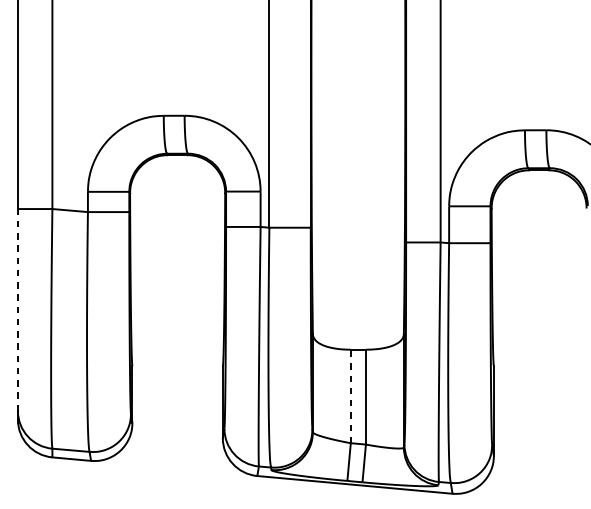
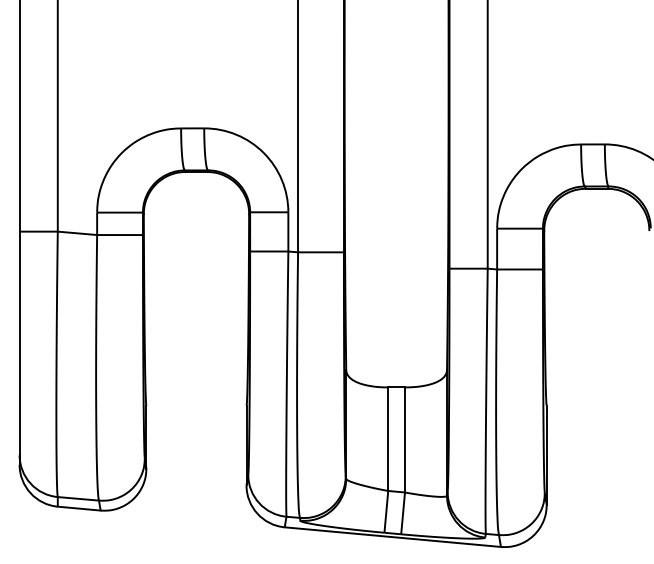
line: (17, 310) -> (19, 343), dashed -> solid
line: (351, 396) -> (388, 439), dashed -> solid

